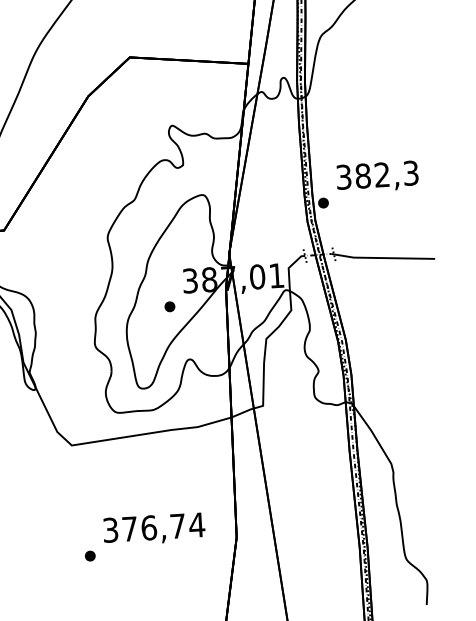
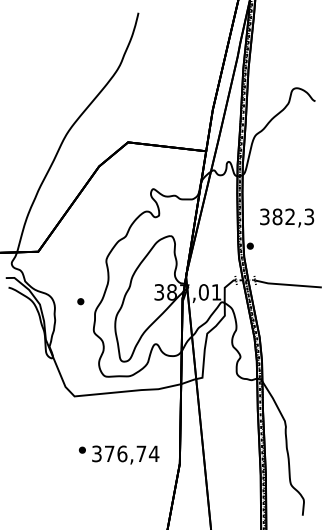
text: (378, 176) -> (287, 217), moved
part: (169, 306) -> (80, 301), moved
part: (88, 555) -> (81, 449), moved

